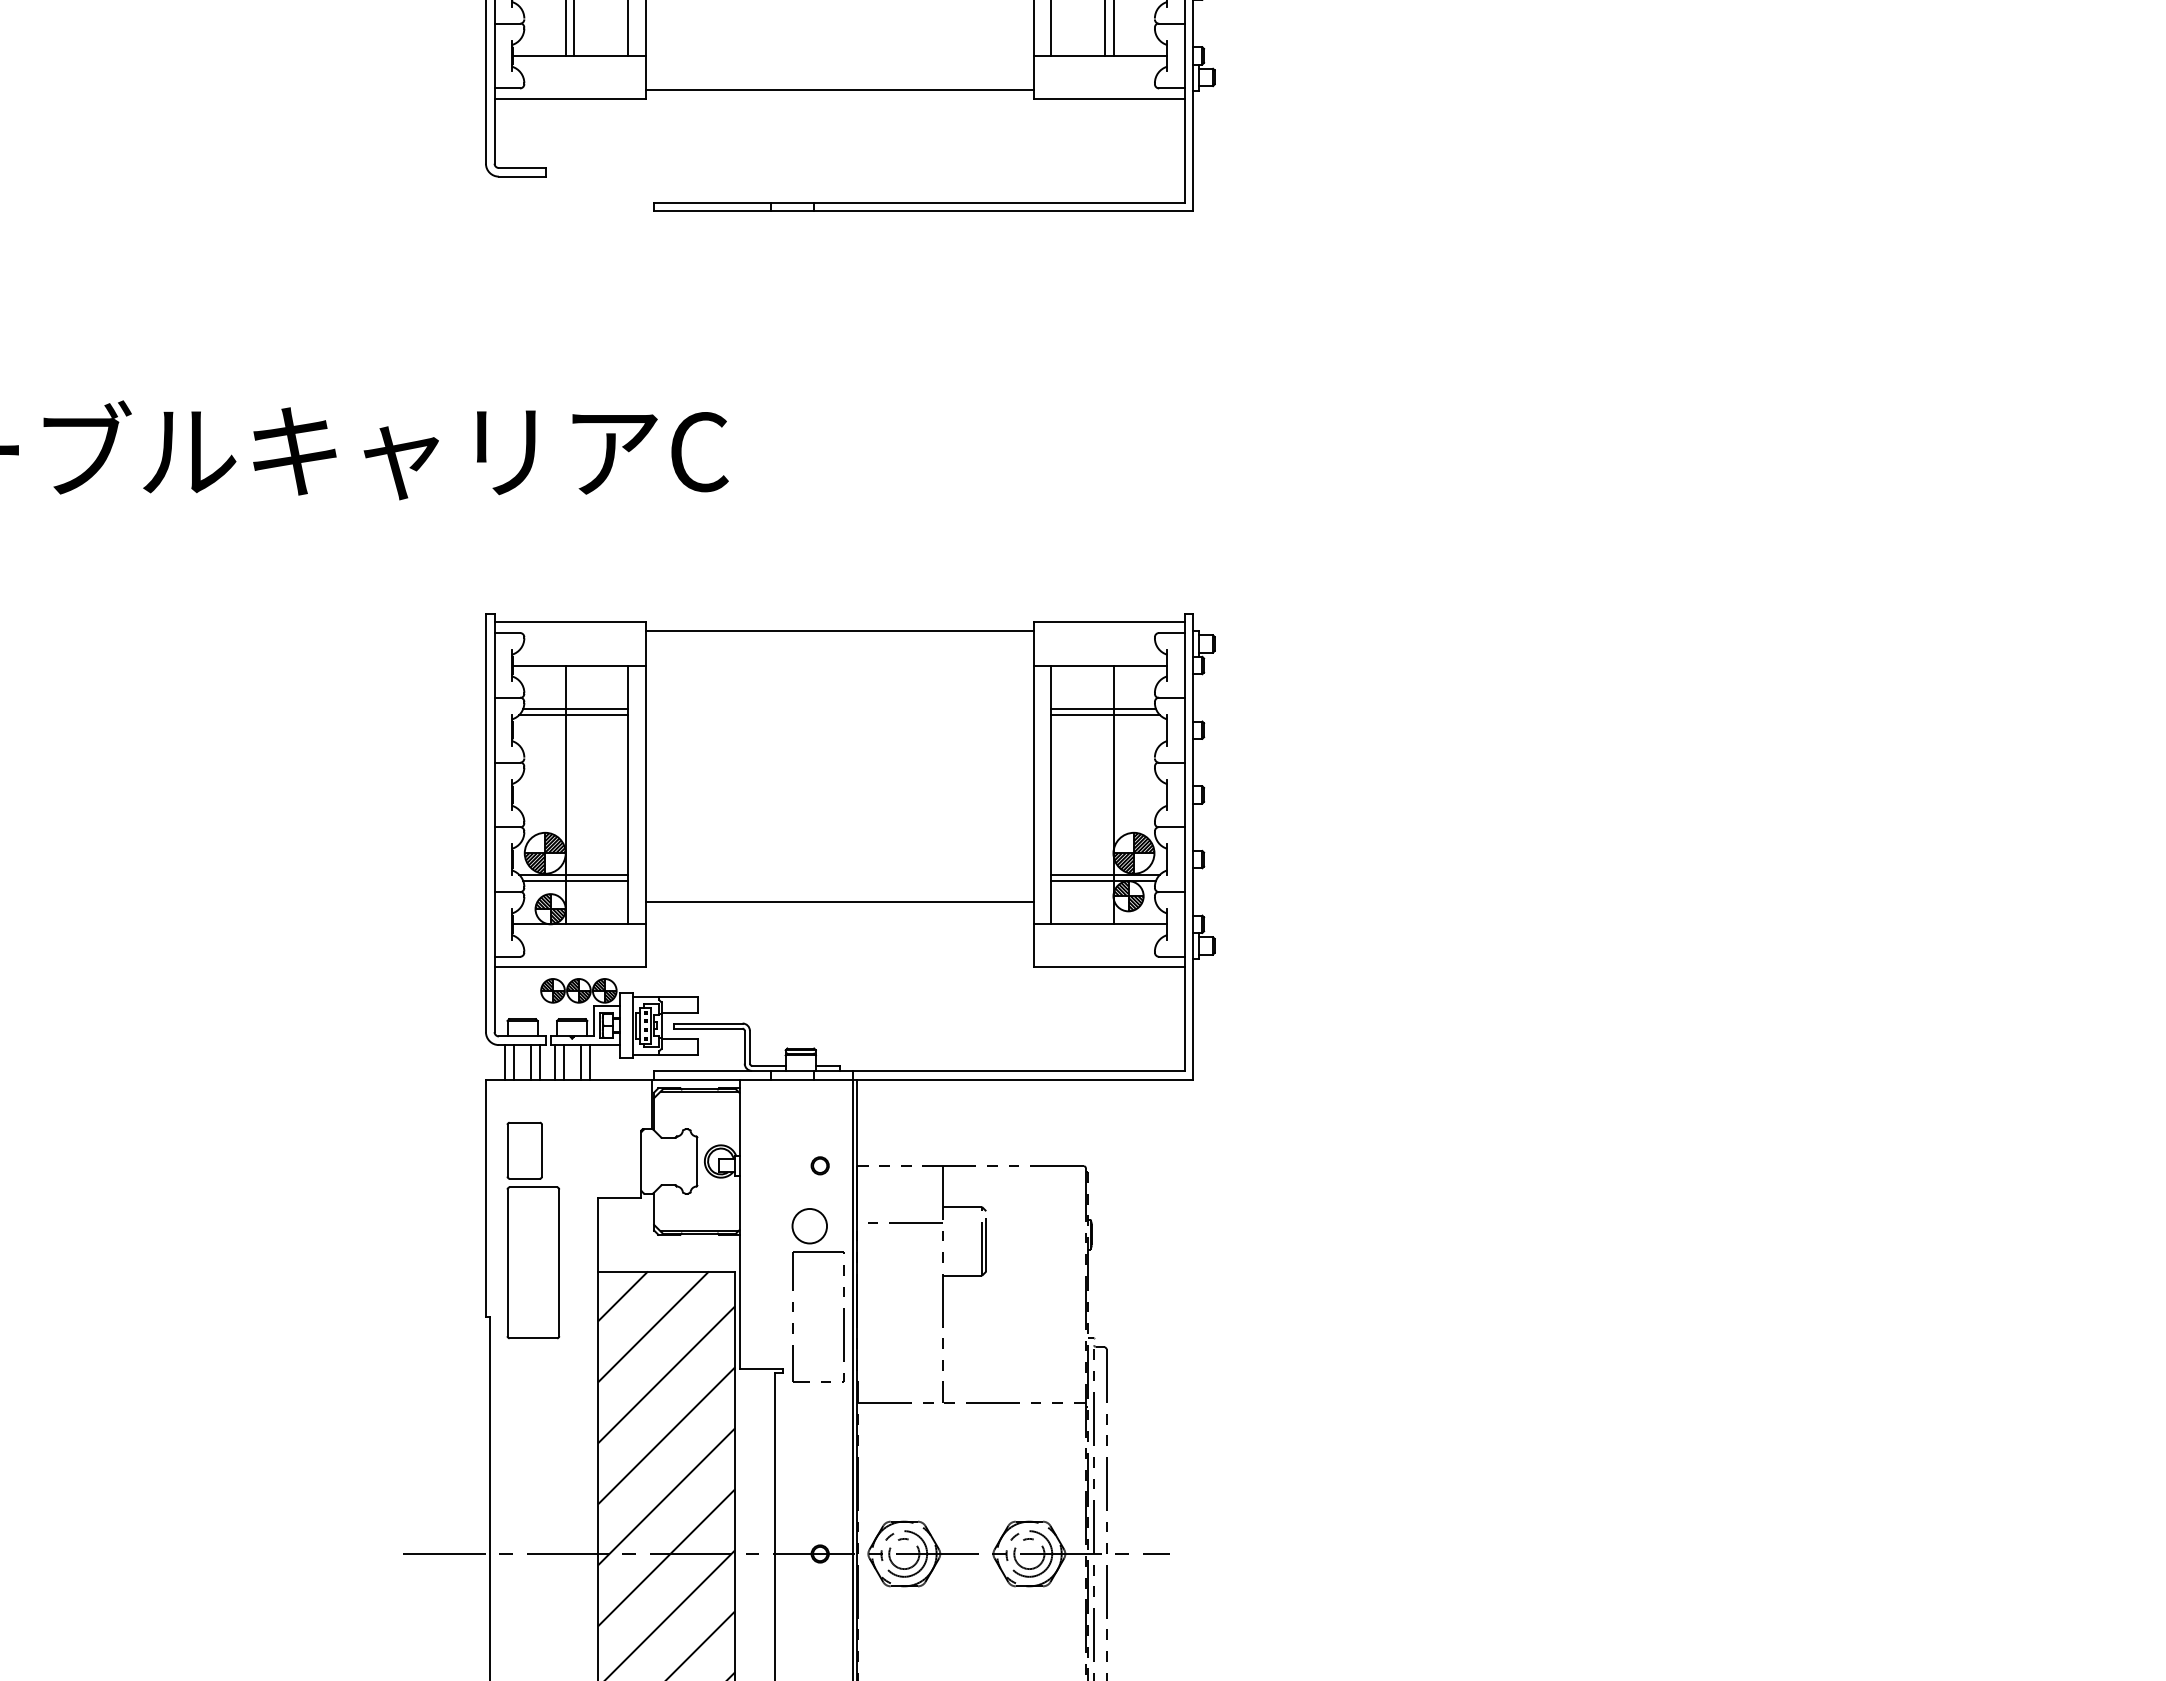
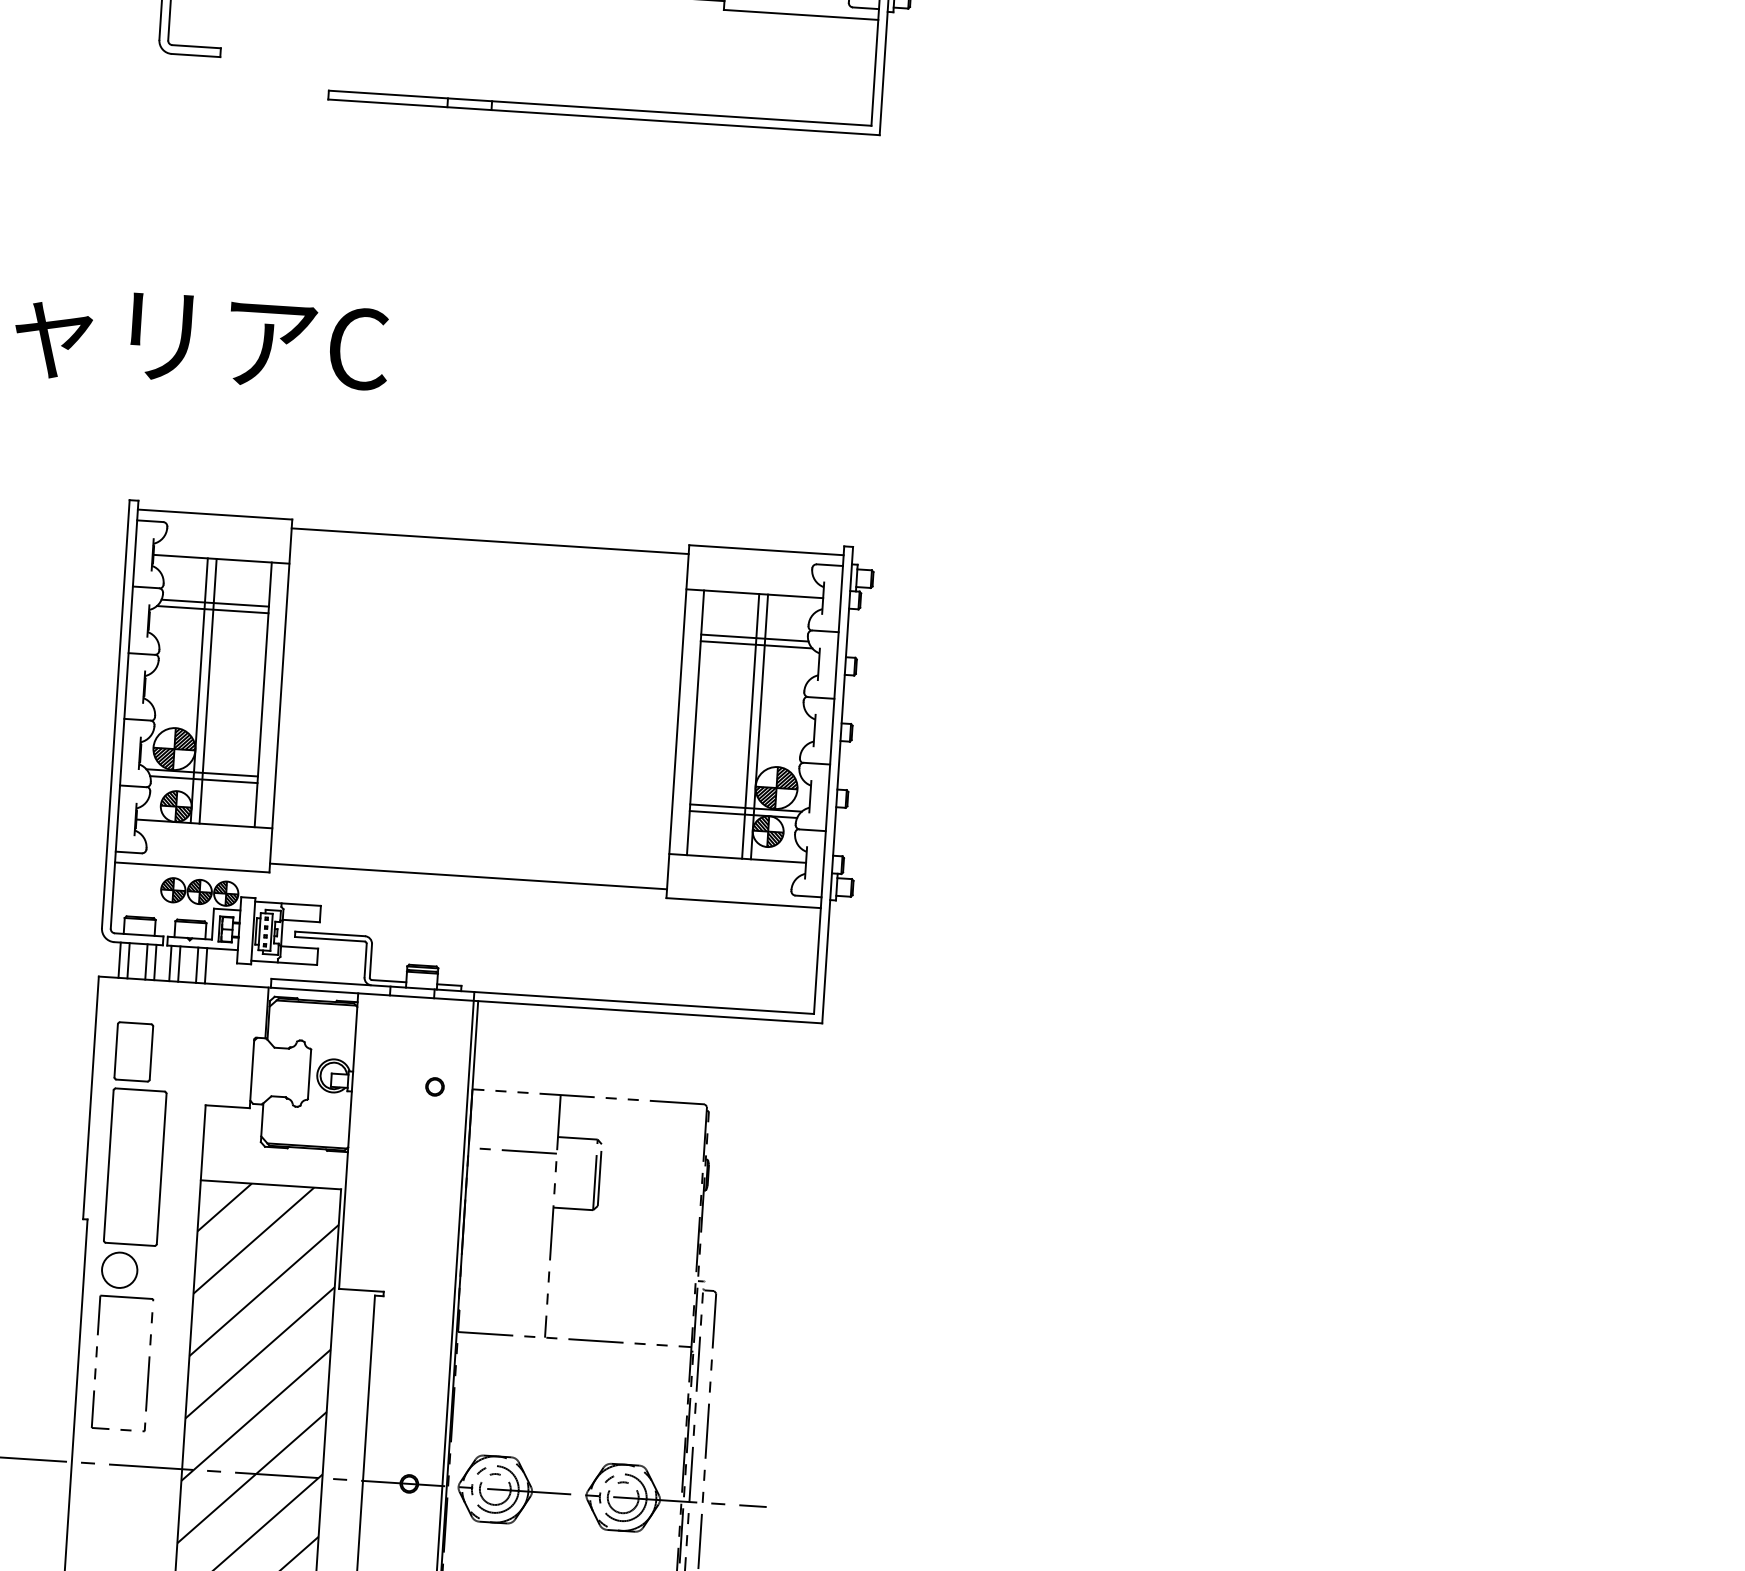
line: (574, 794) -> (208, 690), added
line: (1104, 794) -> (750, 725), added
line: (839, 901) -> (468, 876), moved
part: (793, 1290) -> (98, 1334), moved

